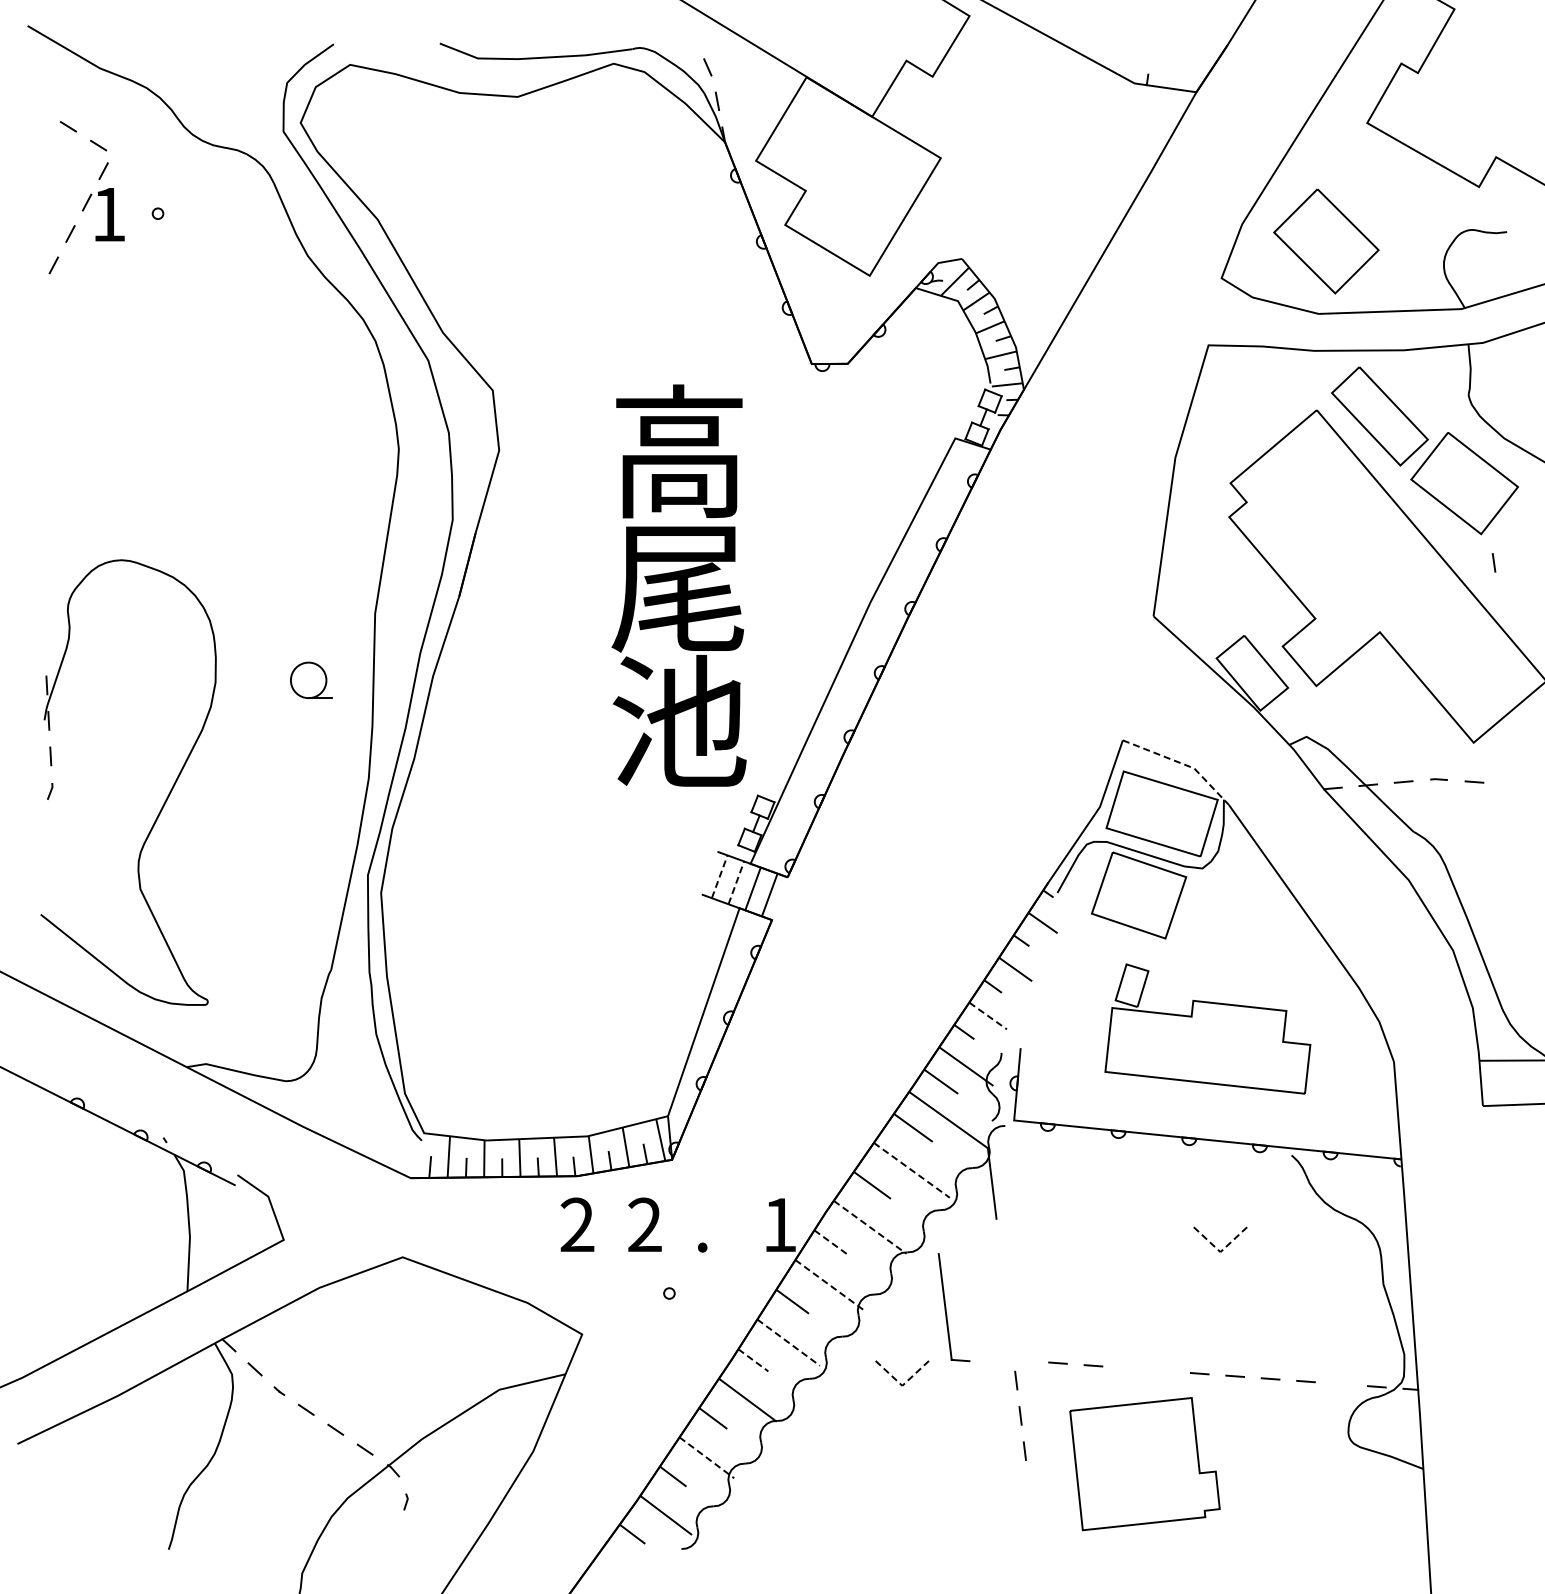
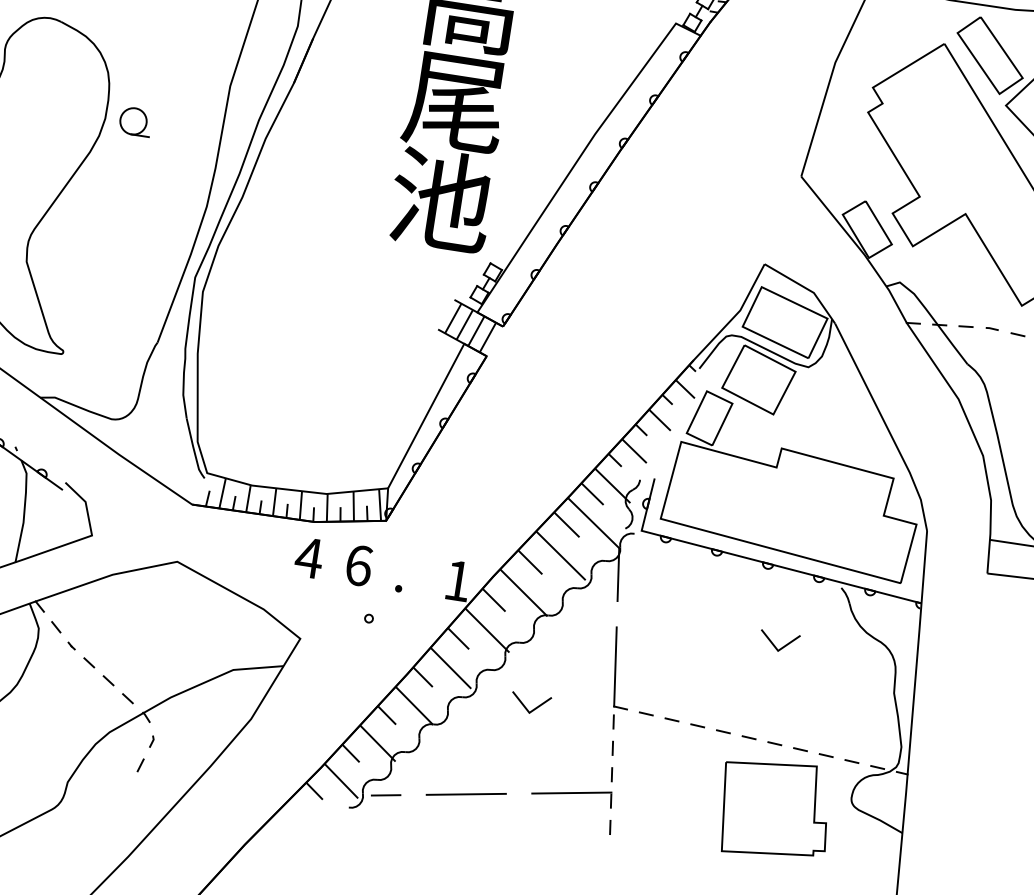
part: (311, 679) -> (135, 121), moved
line: (1183, 764) -> (806, 288), dashed -> solid
line: (719, 876) -> (453, 318), dashed -> solid
line: (736, 882) -> (464, 324), dashed -> solid
line: (988, 1016) -> (634, 451), dashed -> solid
part: (1207, 1028) -> (794, 485), size x1.67
line: (911, 1170) -> (560, 555), dashed -> solid
text: (577, 1224) -> (309, 557), 2 -> 4
text: (645, 1224) -> (359, 565), 2 -> 6
line: (870, 1227) -> (524, 593), dashed -> solid
line: (832, 1243) -> (494, 600), dashed -> solid
line: (1220, 1252) -> (778, 651), dashed -> solid
line: (829, 1285) -> (487, 630), dashed -> solid
part: (946, 1307) -> (616, 667), moved
line: (788, 1342) -> (450, 668), dashed -> solid
line: (753, 1360) -> (423, 677), dashed -> solid
line: (1128, 1367) -> (697, 725), added
line: (1164, 1370) -> (723, 731), added
line: (1341, 1383) -> (852, 761), added
line: (902, 1385) -> (529, 712), dashed -> solid
line: (707, 1458) -> (378, 744), dashed -> solid
part: (1144, 1464) -> (774, 809), moved
part: (976, 1485) -> (572, 794), added
line: (834, 1507) -> (465, 794), added
line: (1033, 1521) -> (610, 827), added
line: (728, 1524) -> (386, 794), added
line: (395, 1535) -> (140, 765), added

